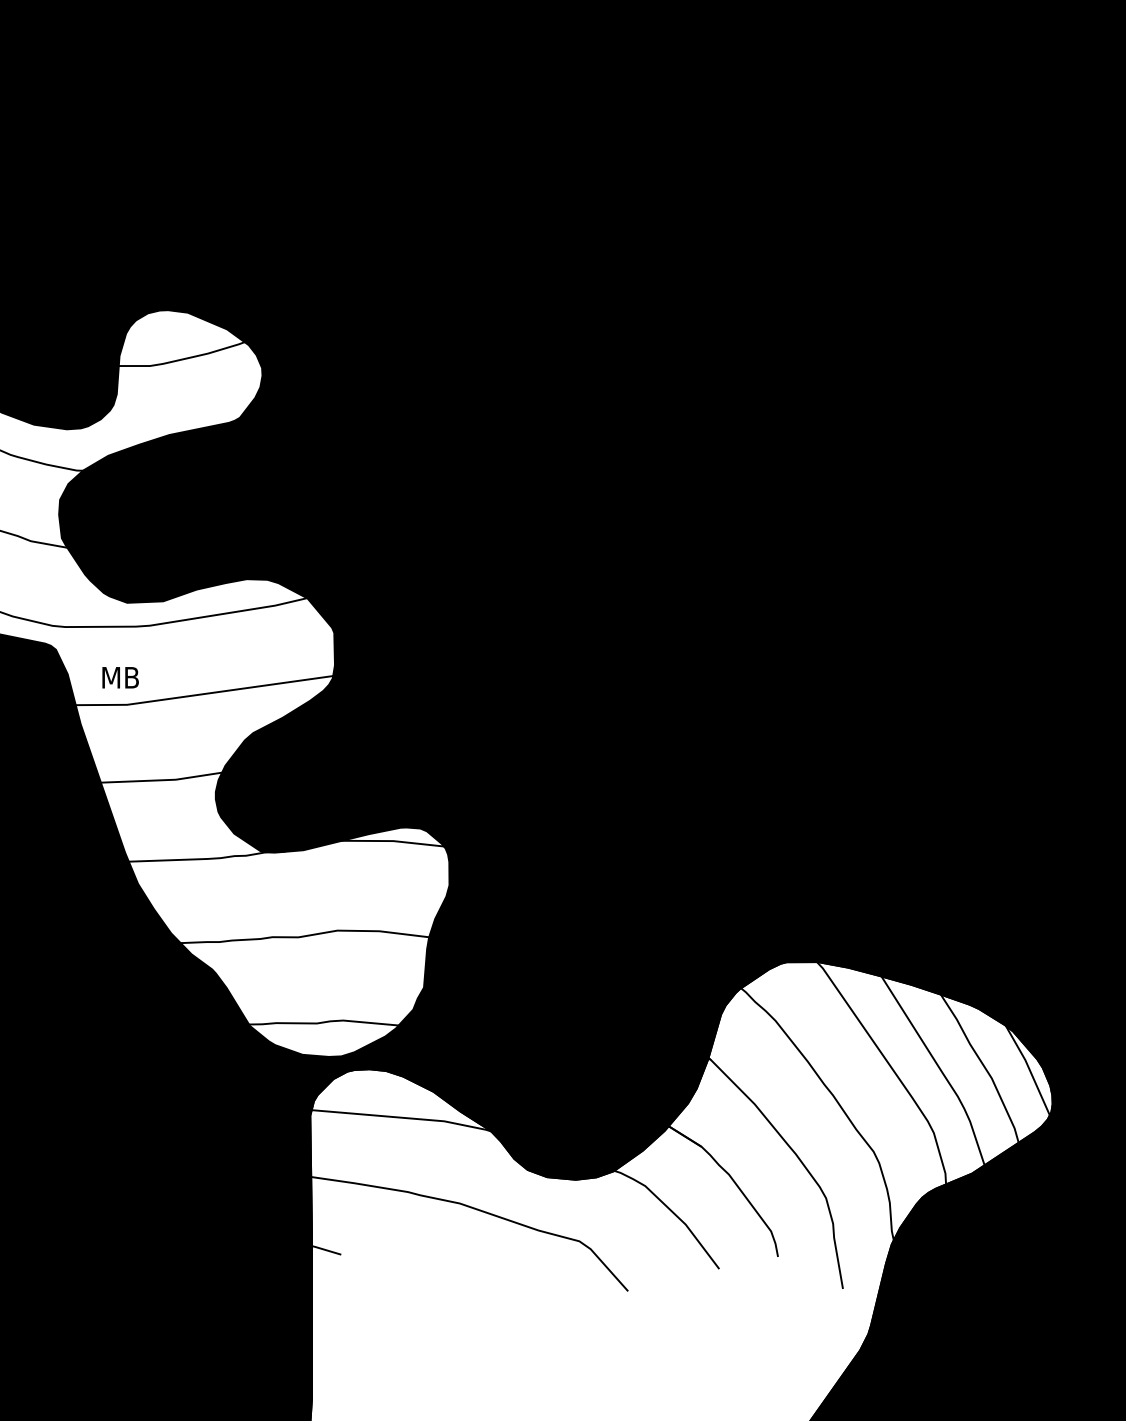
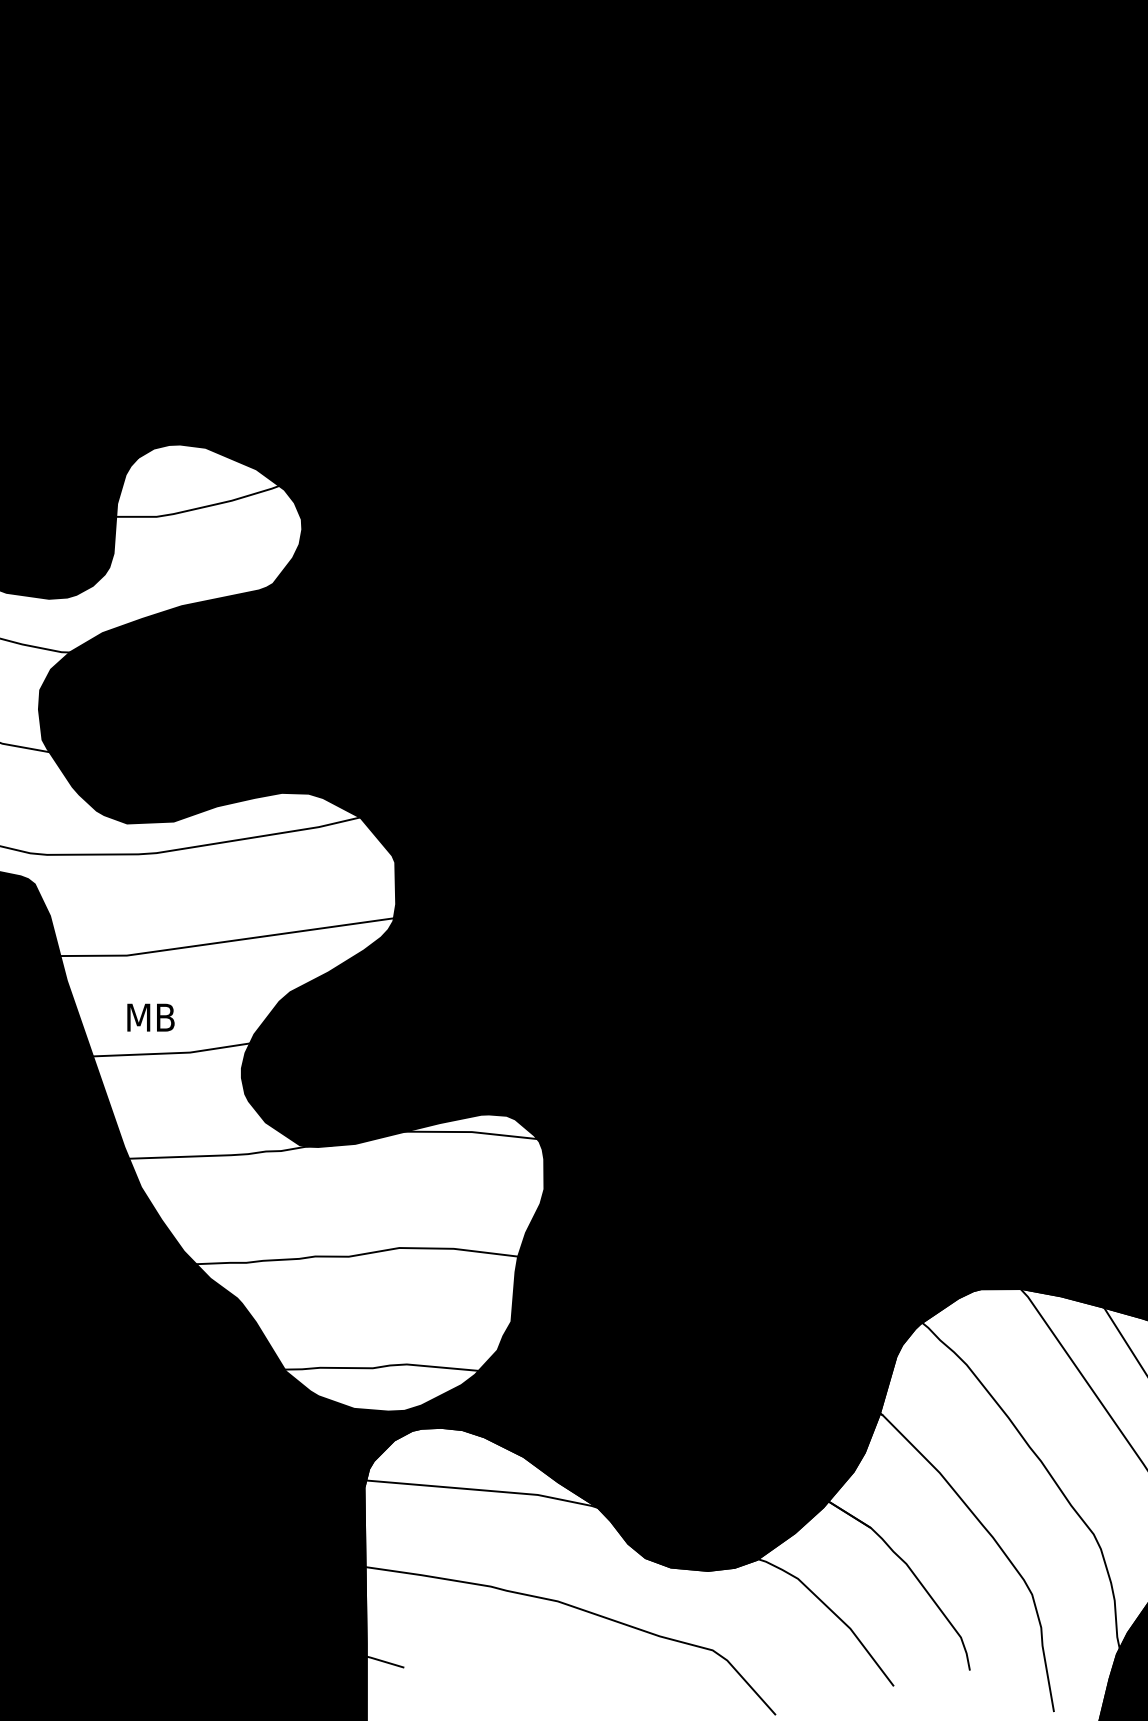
text: (120, 677) -> (150, 1017), moved

